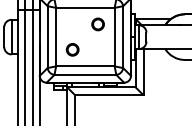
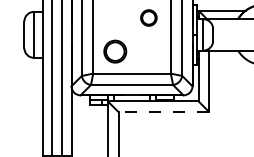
part: (72, 49) -> (114, 51), size x1.4
line: (109, 95) -> (164, 112), solid -> dashed

